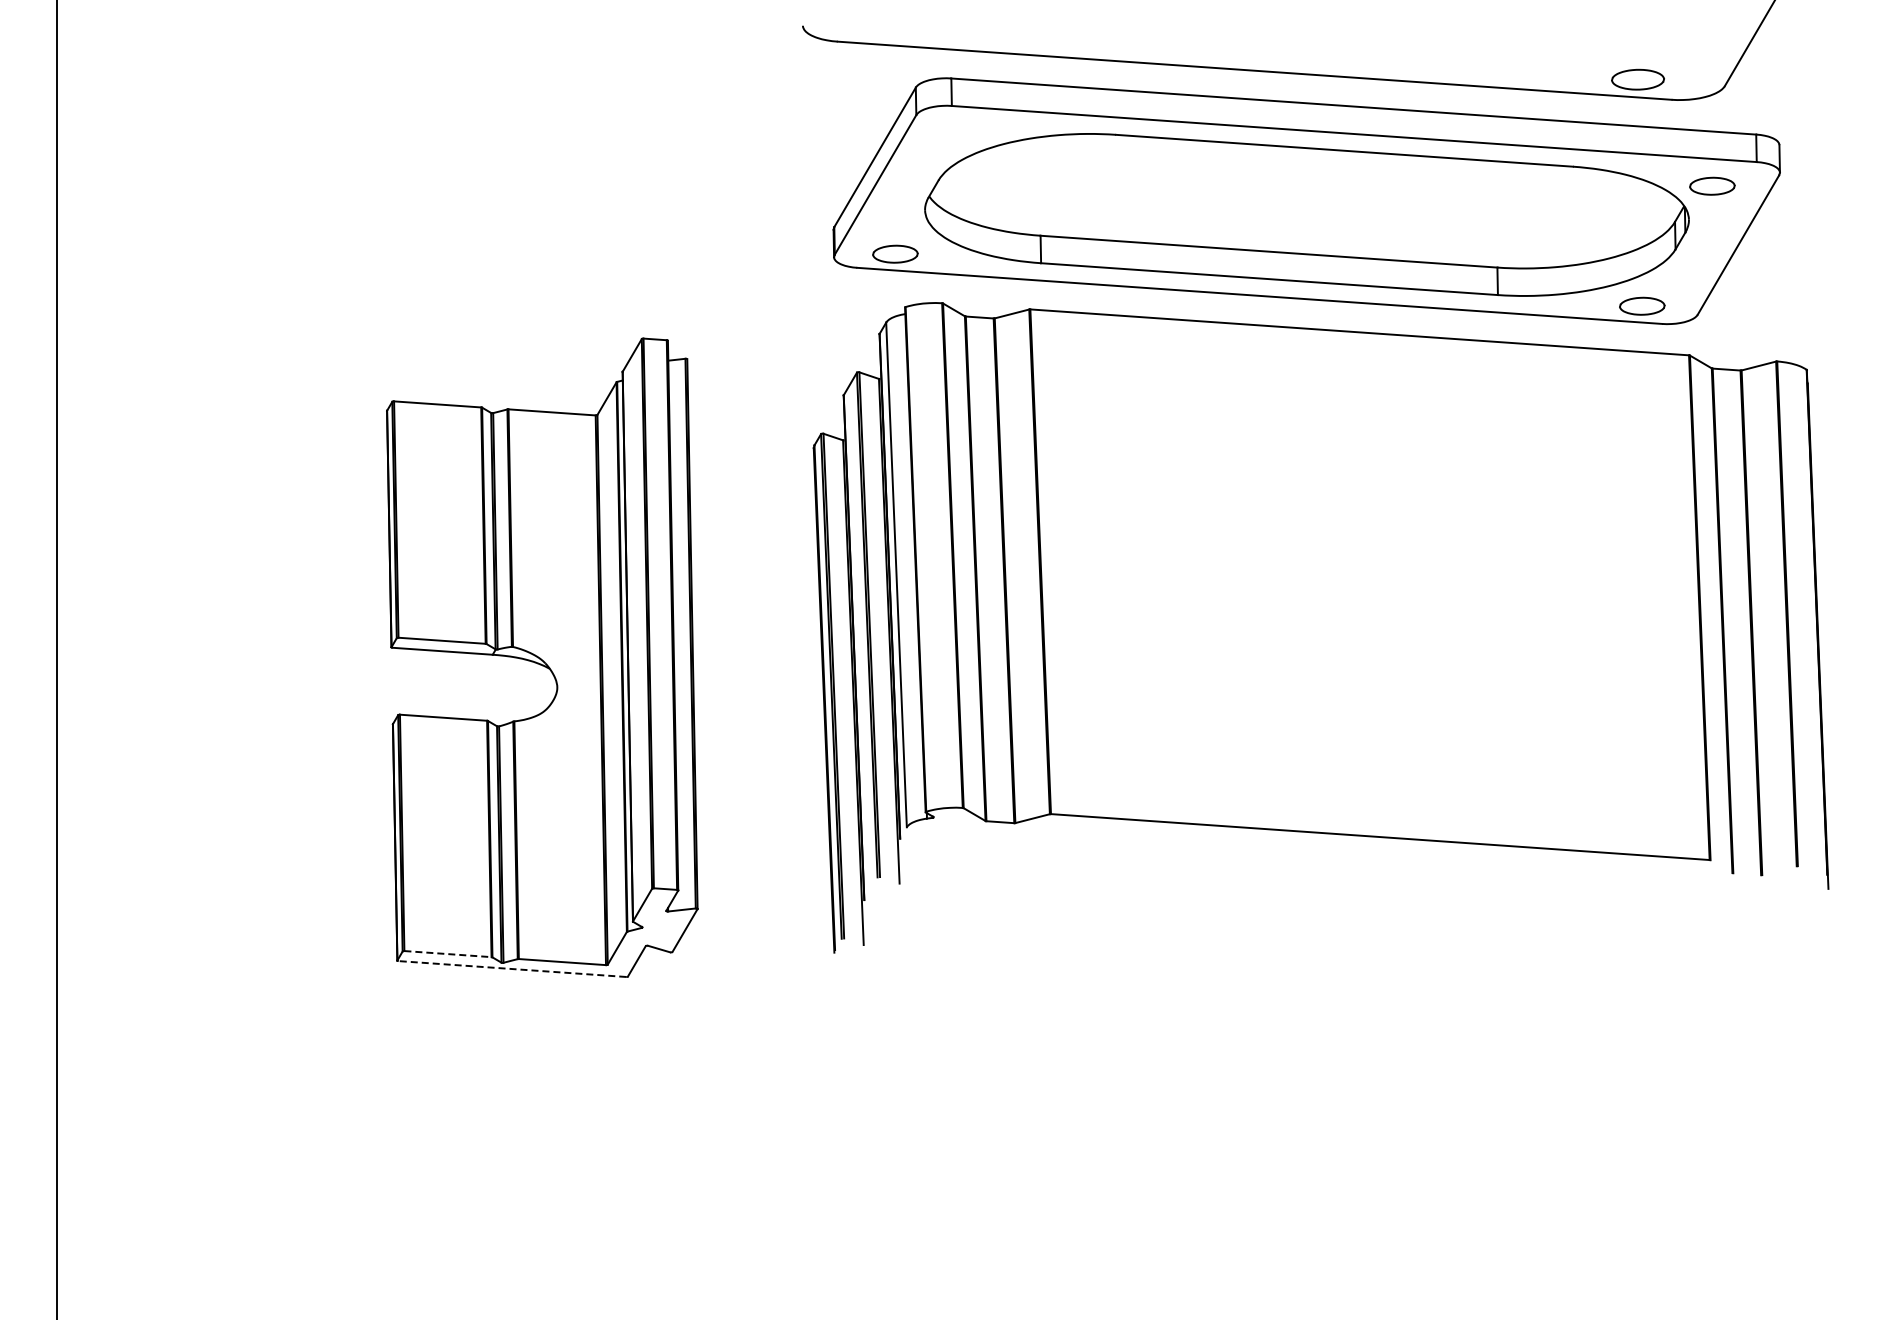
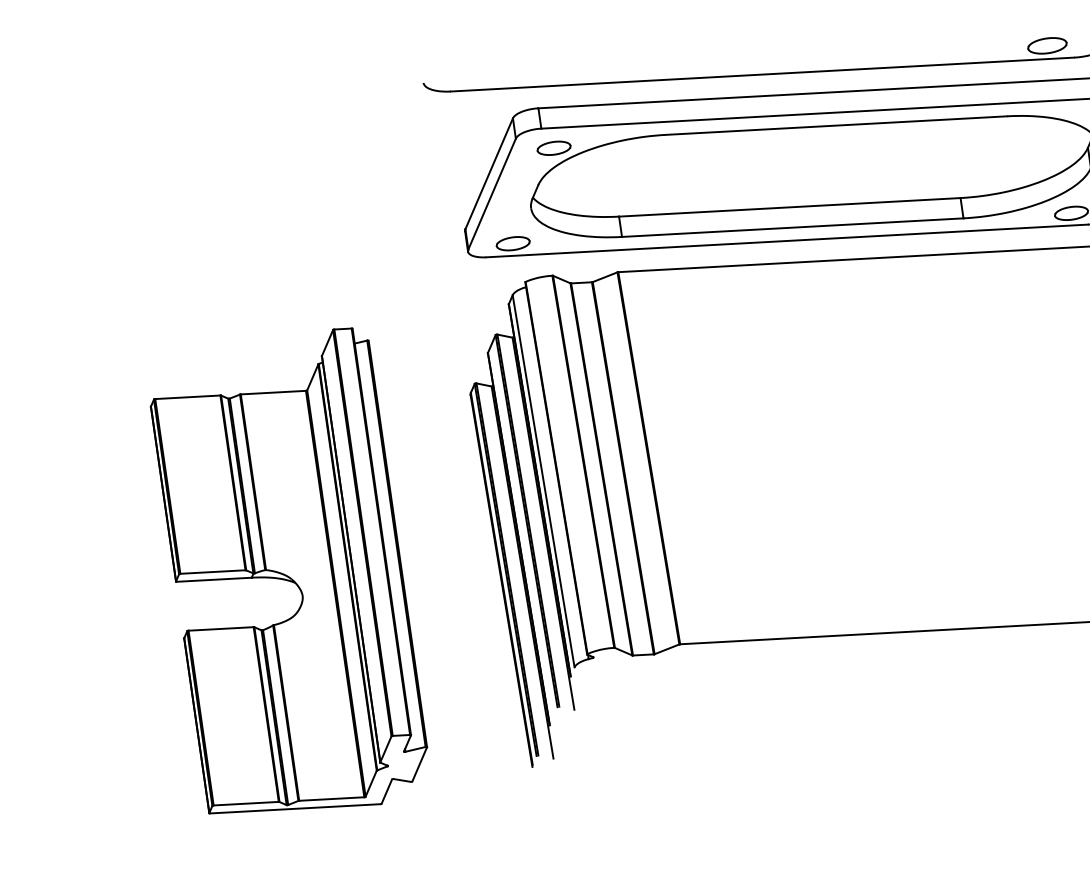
part: (965, 133) -> (554, 147), added
line: (447, 954) -> (245, 804), dashed -> solid
line: (511, 969) -> (294, 809), dashed -> solid

